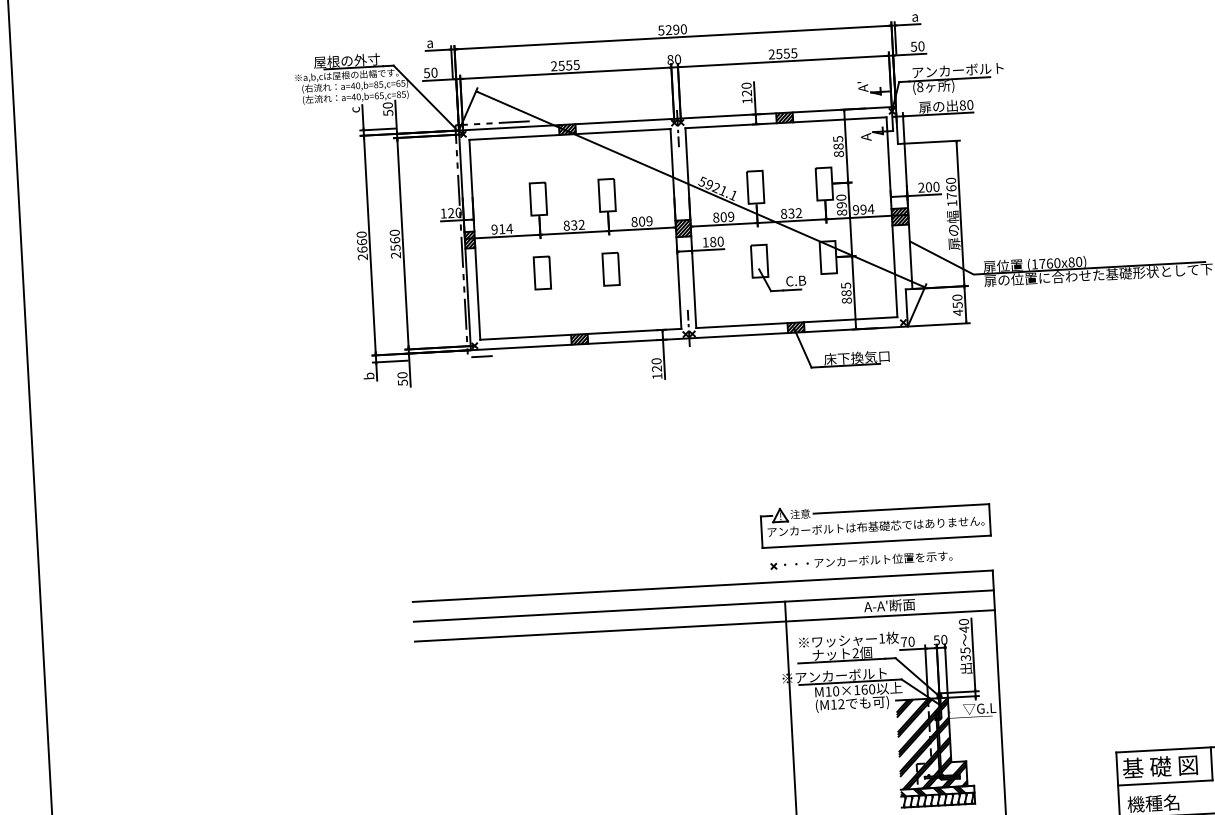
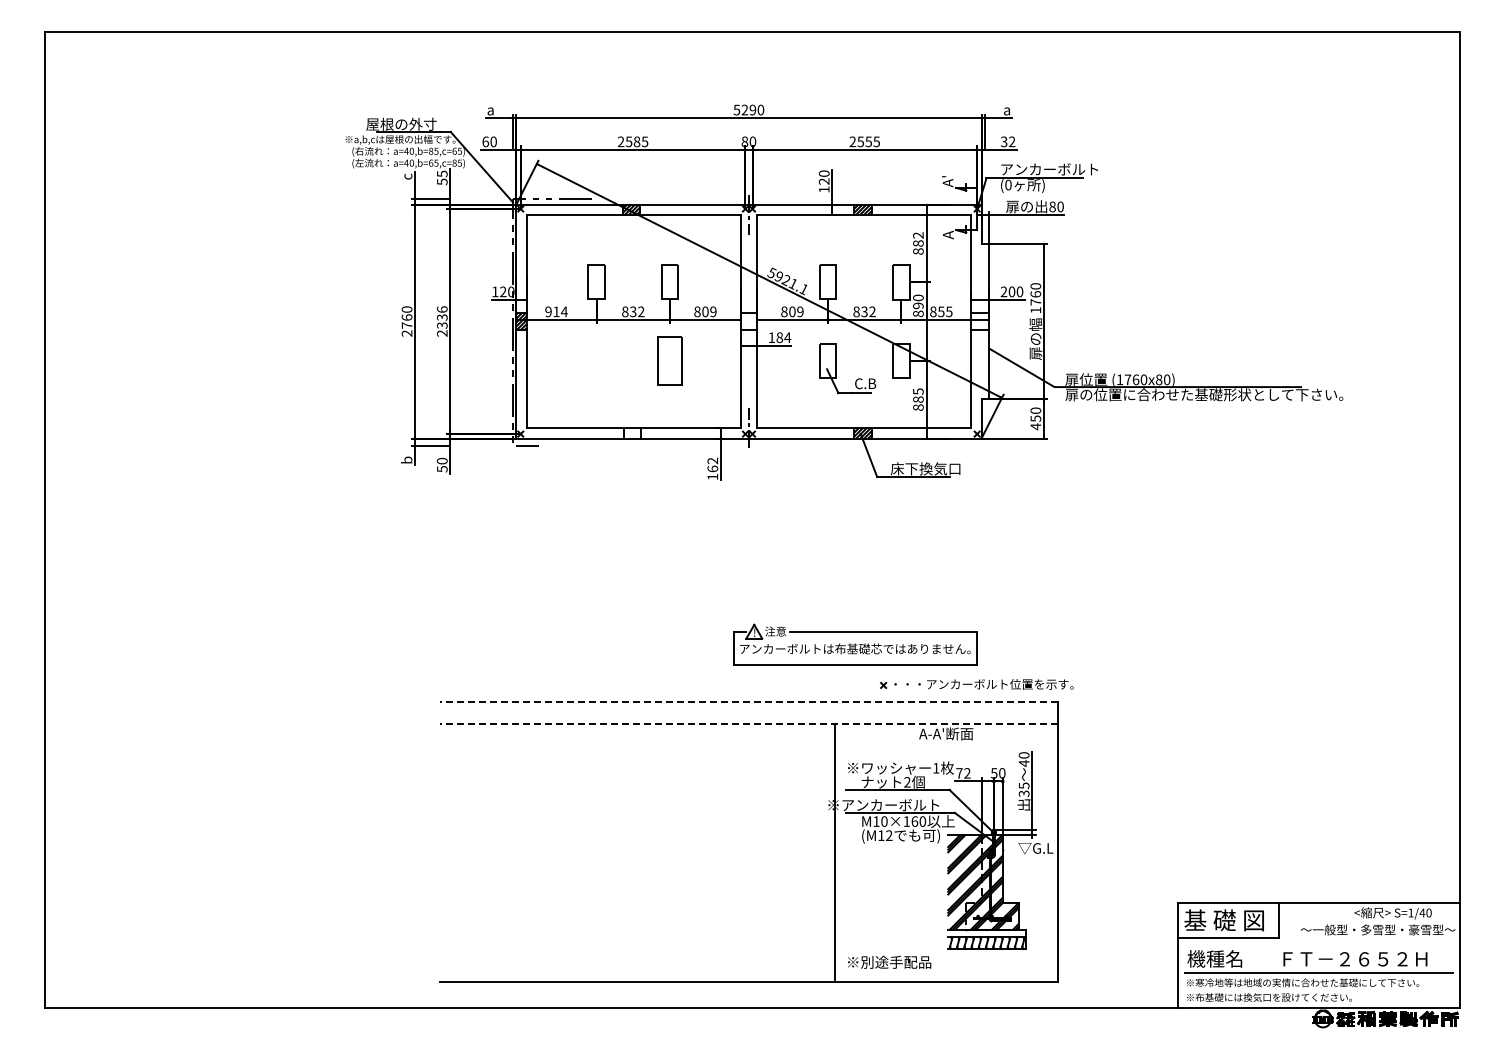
text: (918, 46) -> (1008, 141), 50 -> 32
text: (568, 65) -> (636, 141), 2555 -> 2585
text: (426, 72) -> (485, 141), 50 -> 60
text: (920, 87) -> (1008, 185), (8 -> (0
text: (388, 105) -> (442, 173), 50 -> 55
text: (838, 139) -> (918, 235), 885 -> 882
text: (863, 209) -> (941, 311), 994 -> 855
hatch: (899, 216) -> (979, 321), removed
hatch: (682, 228) -> (748, 321), removed
text: (394, 240) -> (441, 317), 2560 -> 2336
text: (720, 241) -> (787, 337), 180 -> 184
text: (361, 249) -> (406, 325), 2660 -> 2760
part: (610, 269) -> (669, 360), size x1.4
part: (542, 272) -> (596, 360), removed
hatch: (579, 338) -> (632, 432), removed
text: (656, 364) -> (712, 464), 120 -> 162
part: (875, 522) -> (855, 644), moved
part: (861, 560) -> (976, 684), moved
line: (702, 586) -> (748, 702), solid -> dashed
line: (703, 606) -> (748, 723), solid -> dashed
line: (704, 625) -> (748, 744), removed
text: (911, 641) -> (967, 773), 70 -> 72
hatch: (937, 791) -> (986, 933), removed

